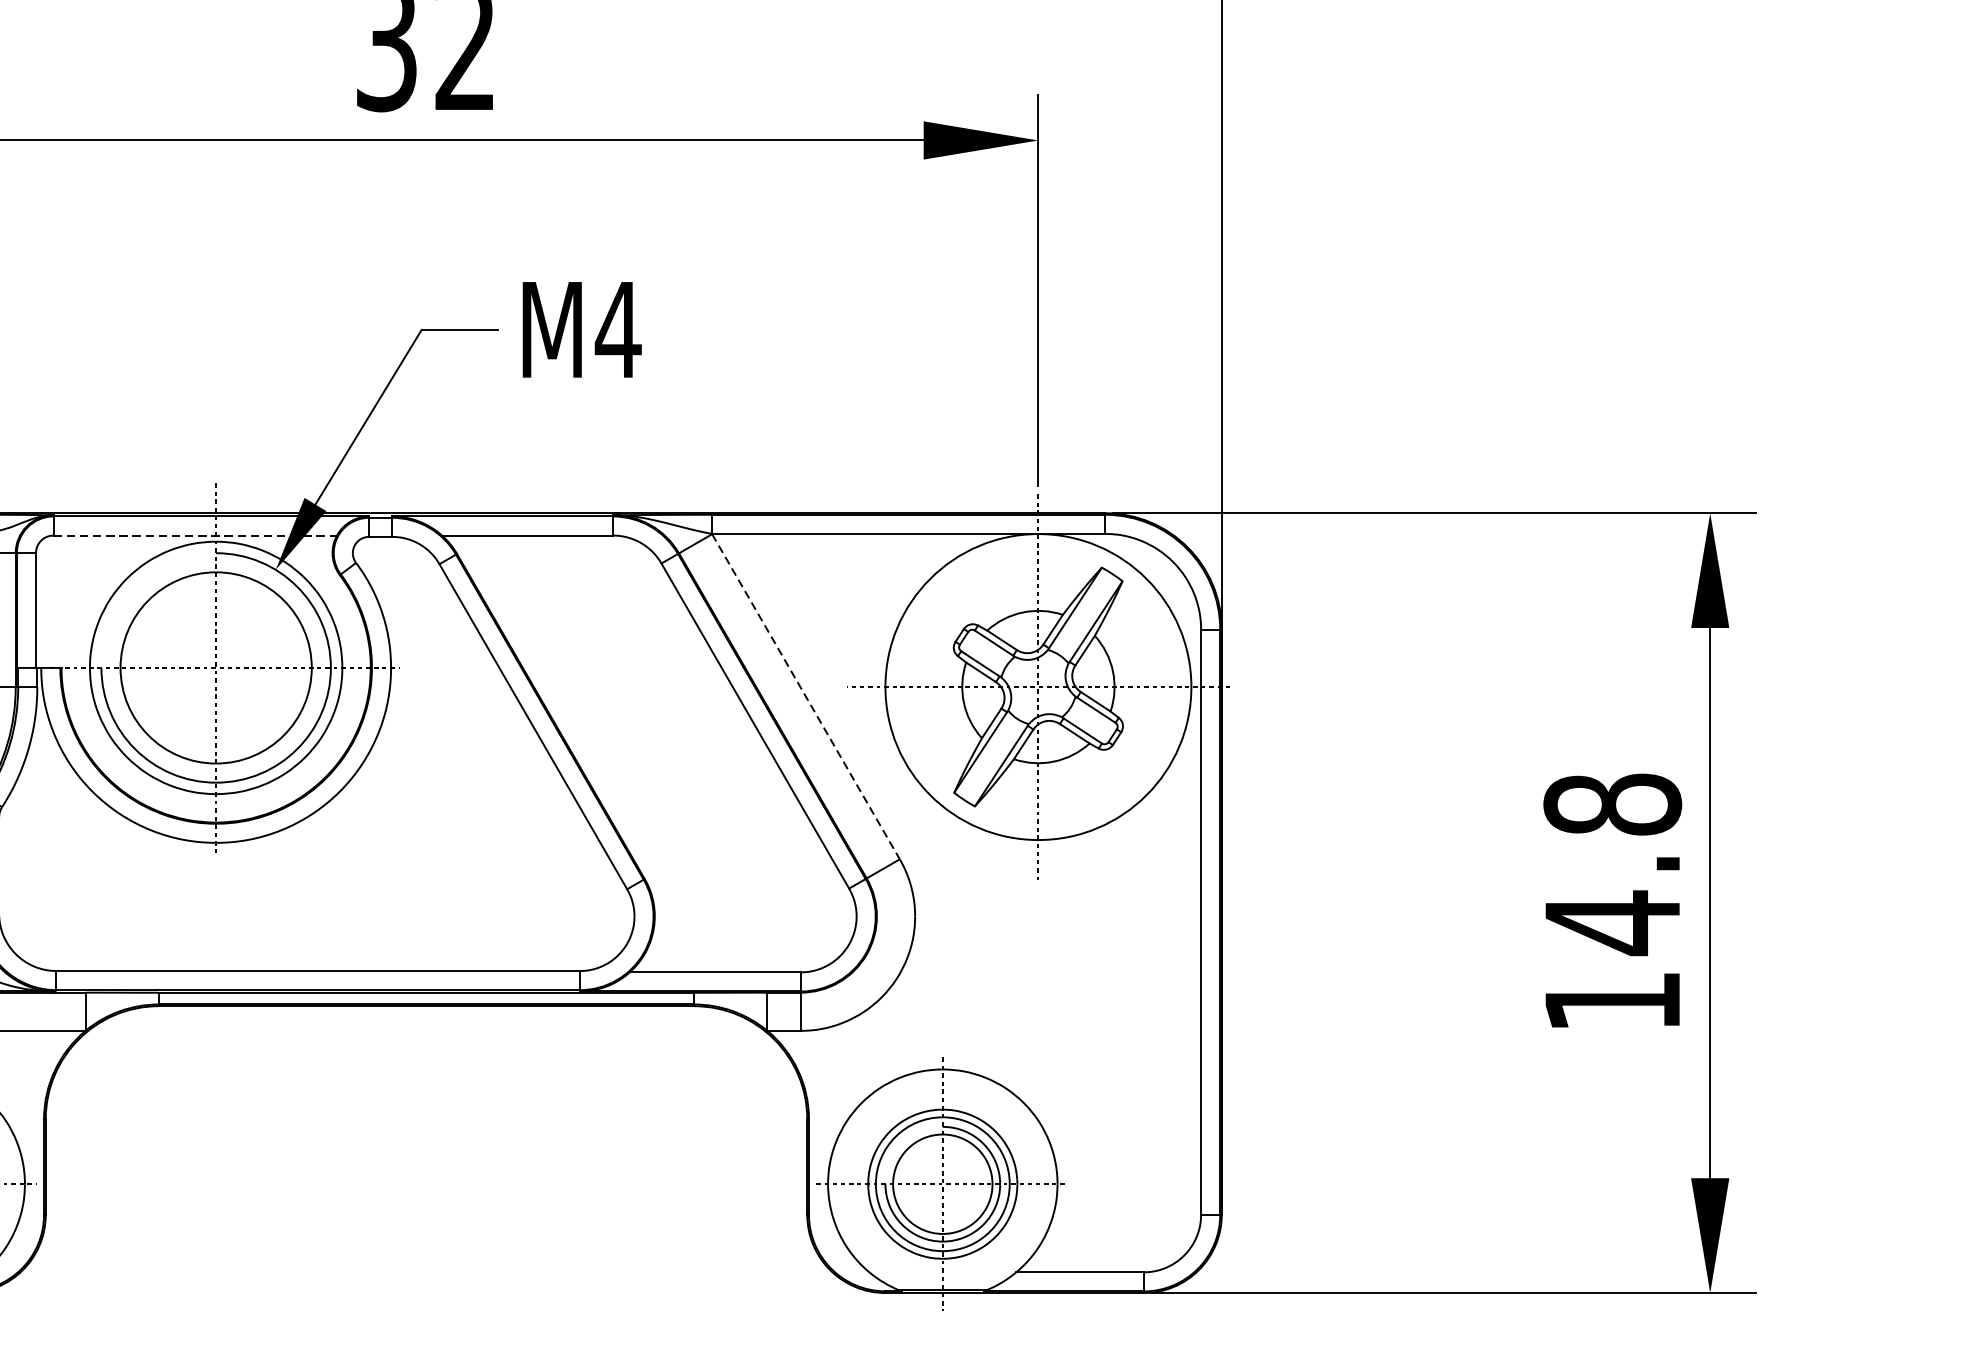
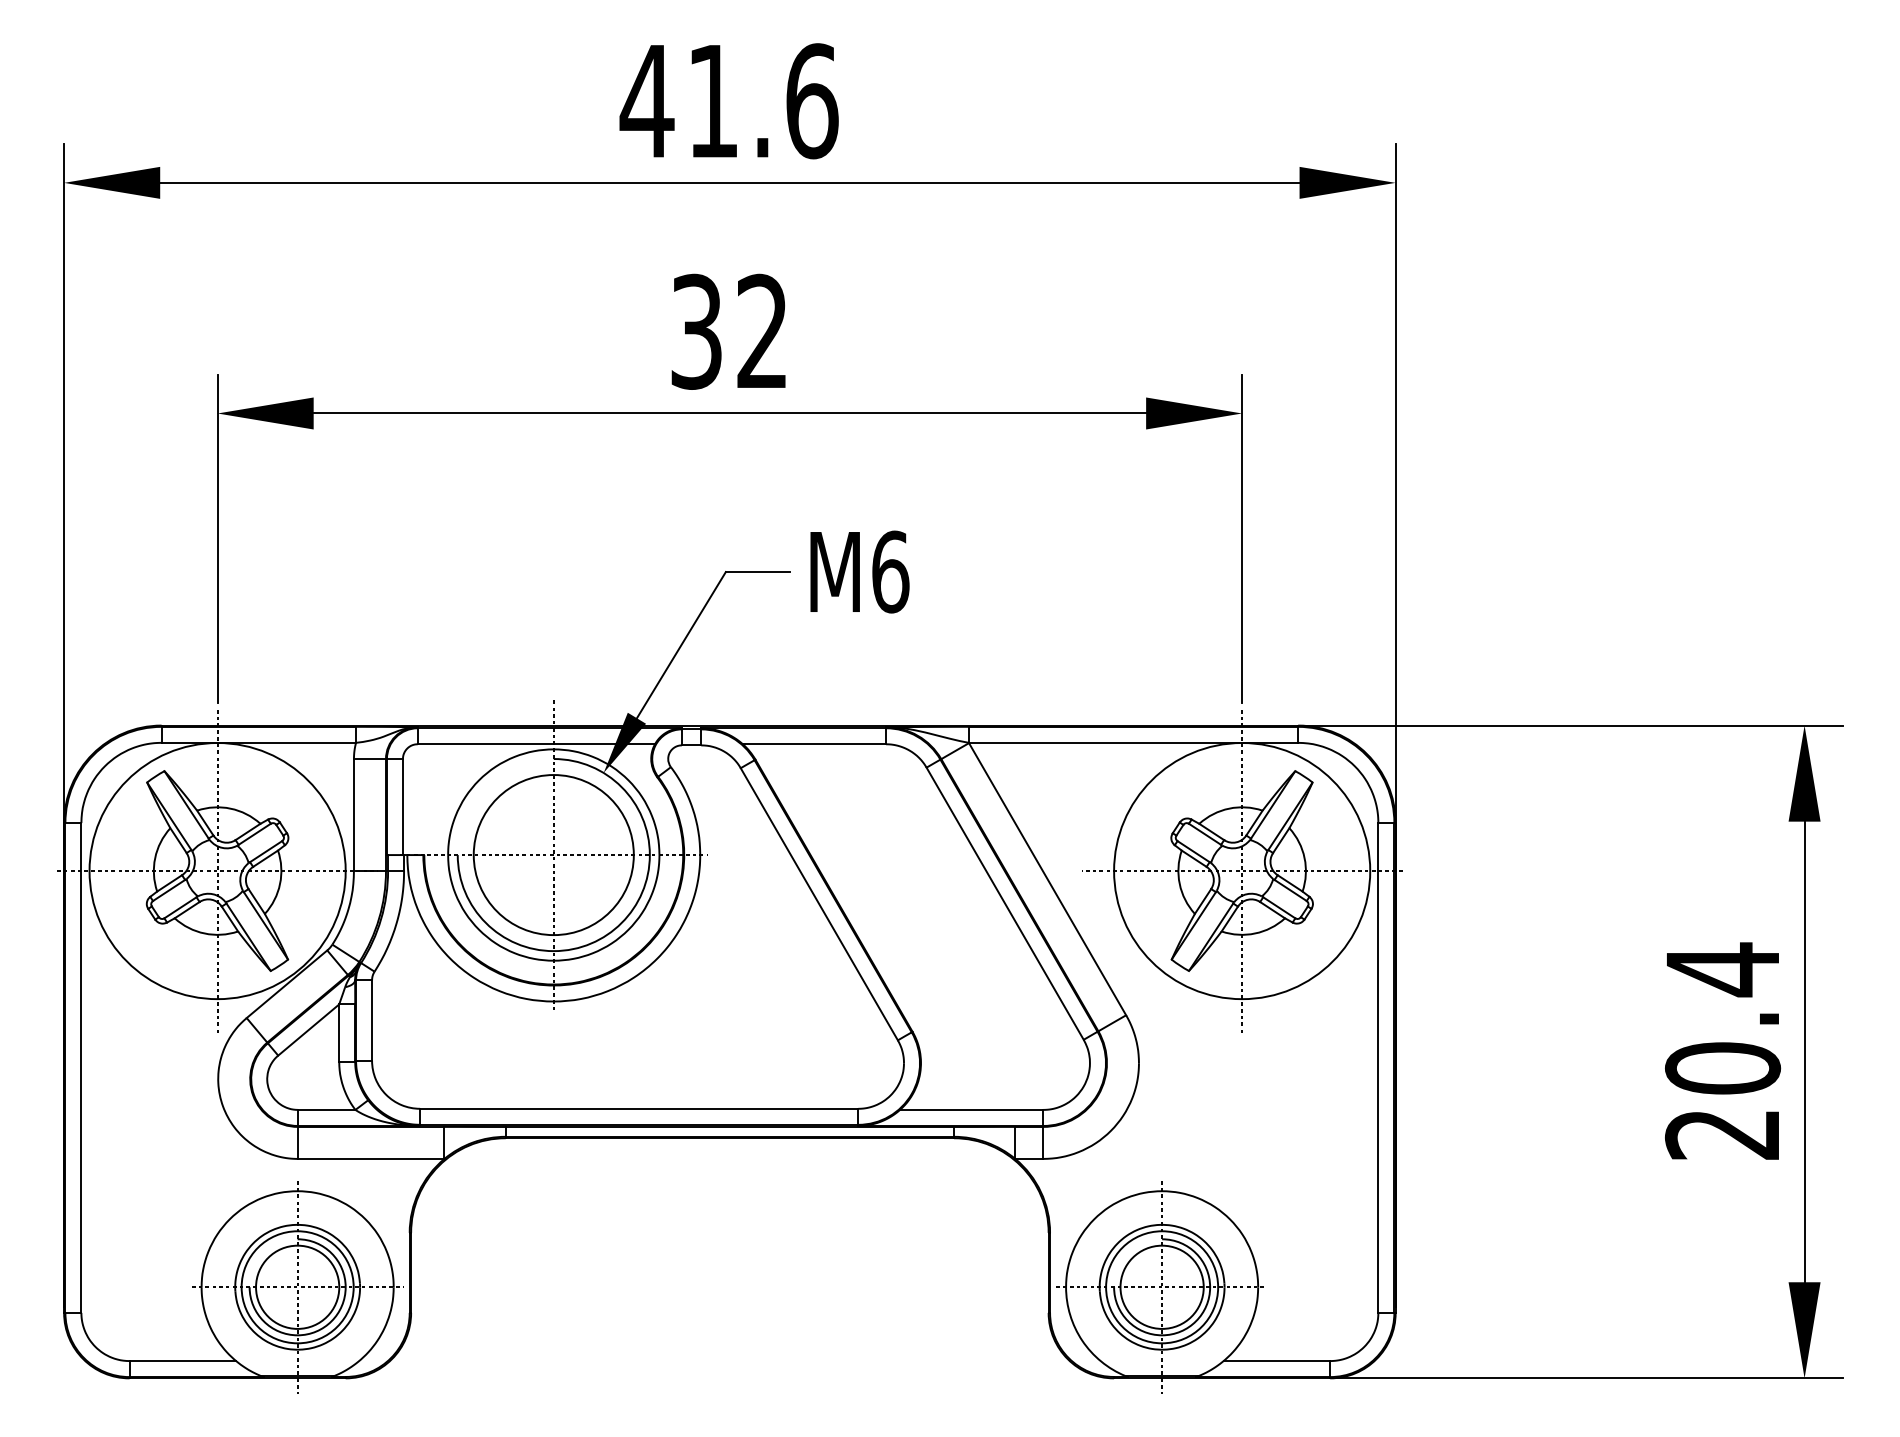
text: (618, 329) -> (890, 571), M4 -> M6
line: (195, 535) -> (536, 744), dashed -> solid
line: (805, 697) -> (1047, 879), dashed -> solid
text: (1612, 901) -> (1722, 1050), 14.8 -> 20.4

